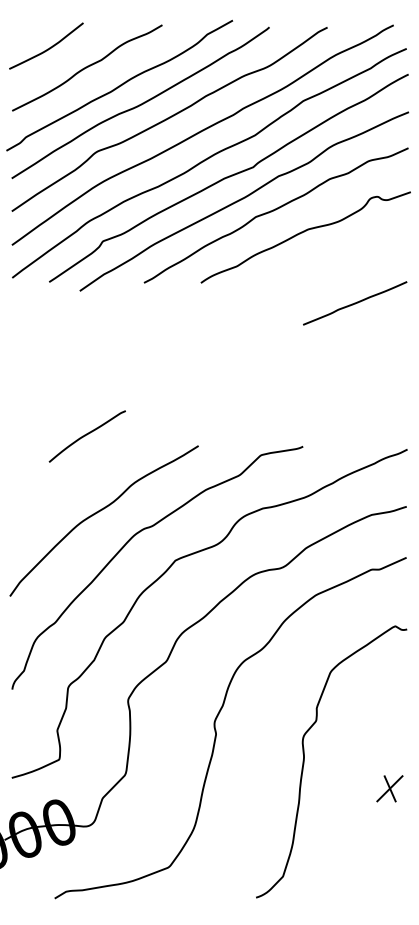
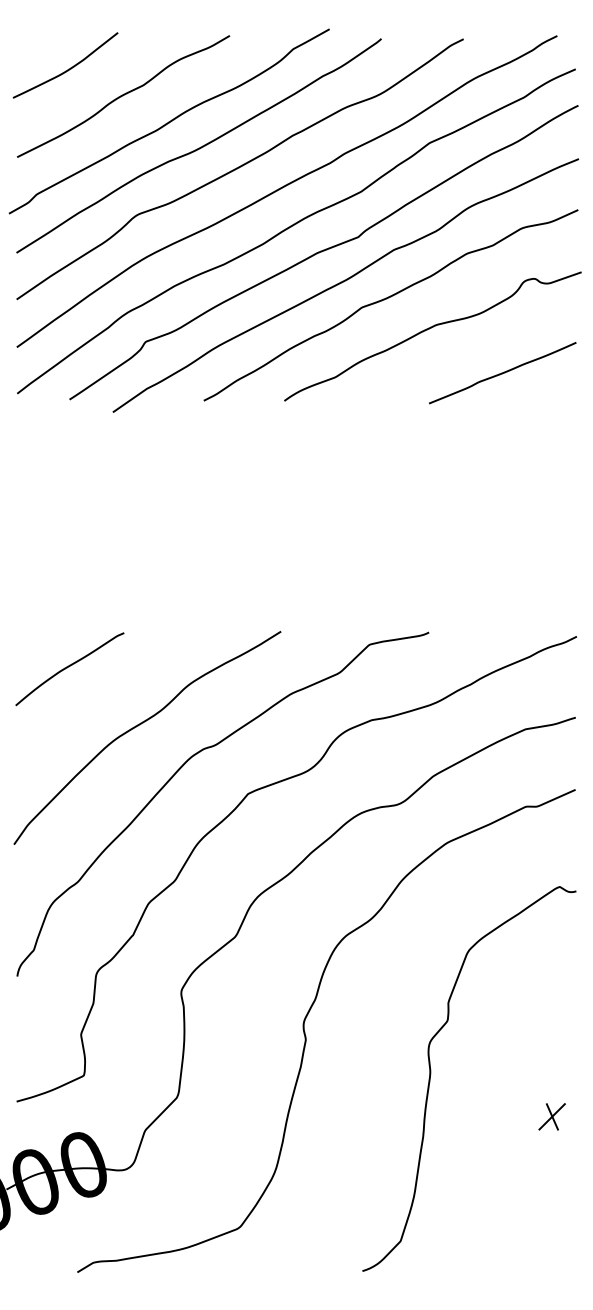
line: (355, 303) -> (503, 373), moved
curve: (86, 435) -> (68, 667), moved
part: (390, 788) -> (552, 1116), size x0.71

